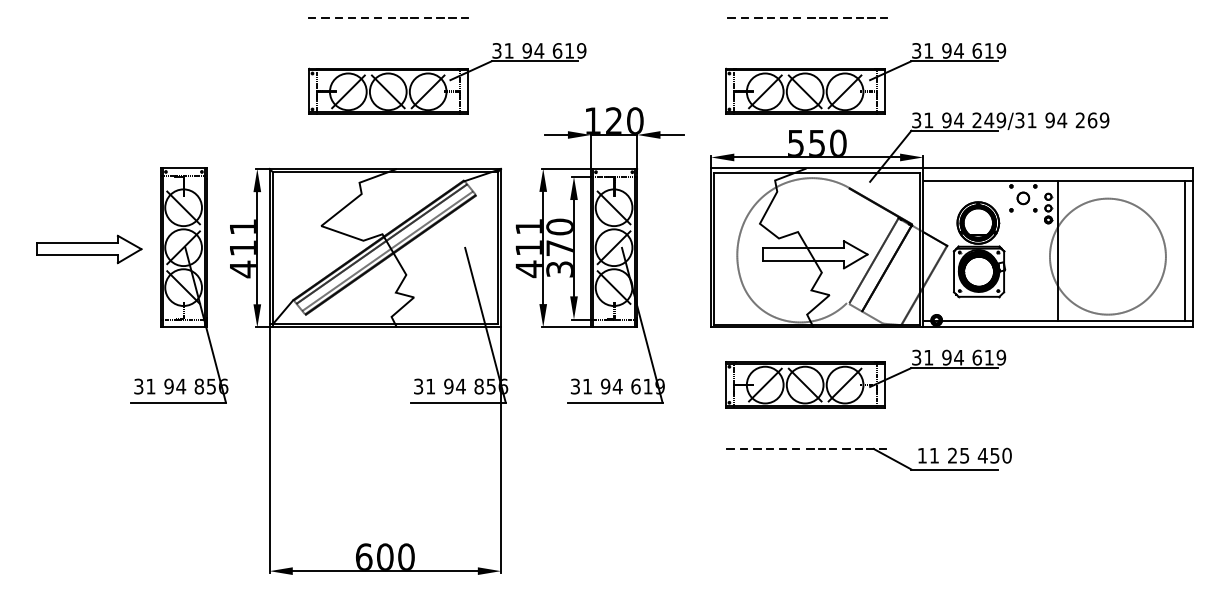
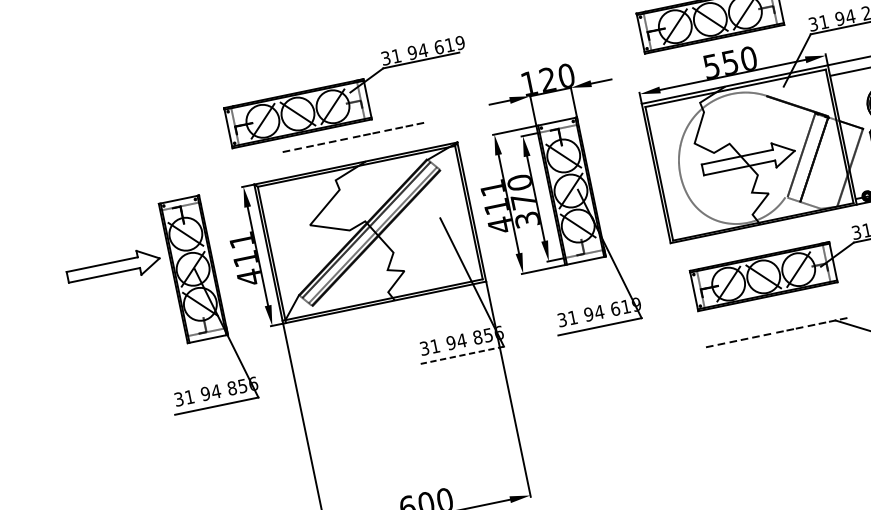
line: (388, 17) -> (353, 137), moved
part: (447, 78) -> (347, 91), moved
part: (89, 249) -> (114, 268), moved
line: (458, 402) -> (462, 355), solid -> dashed

